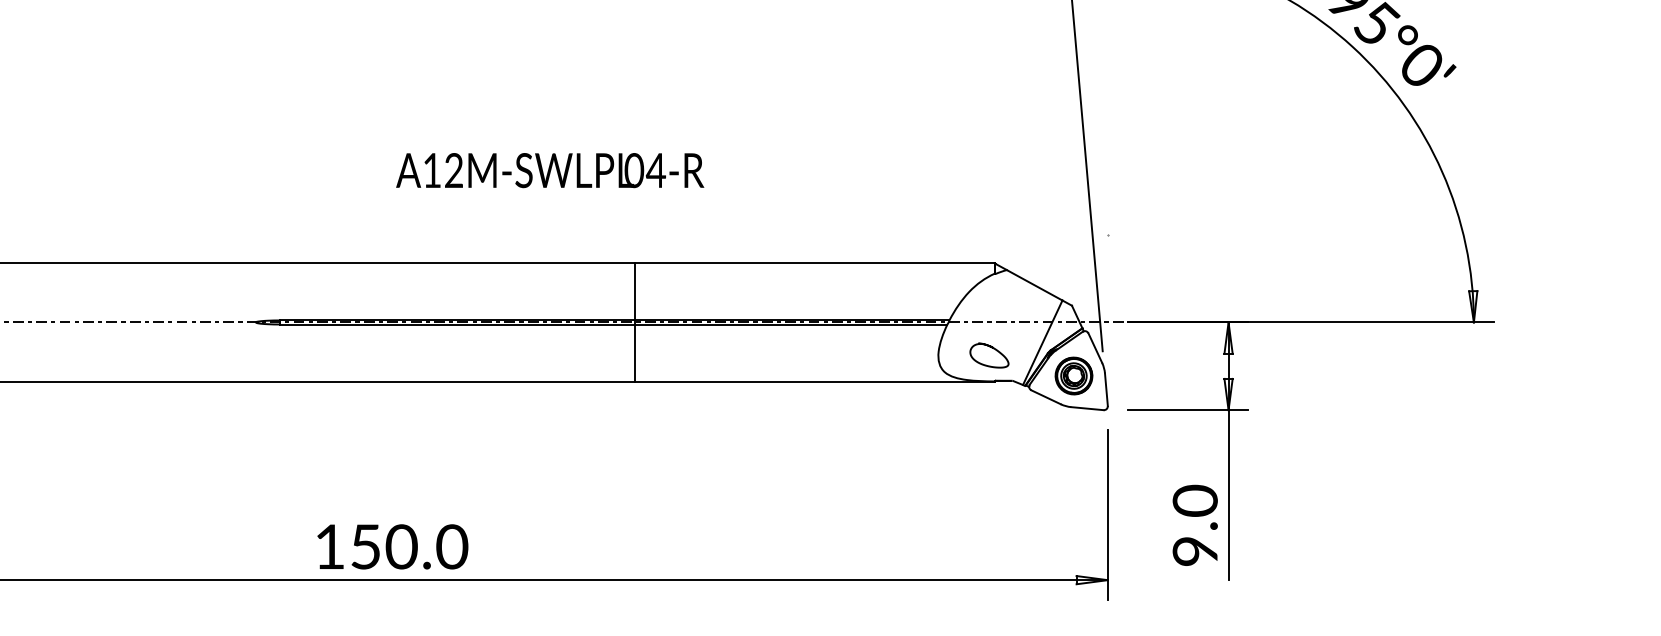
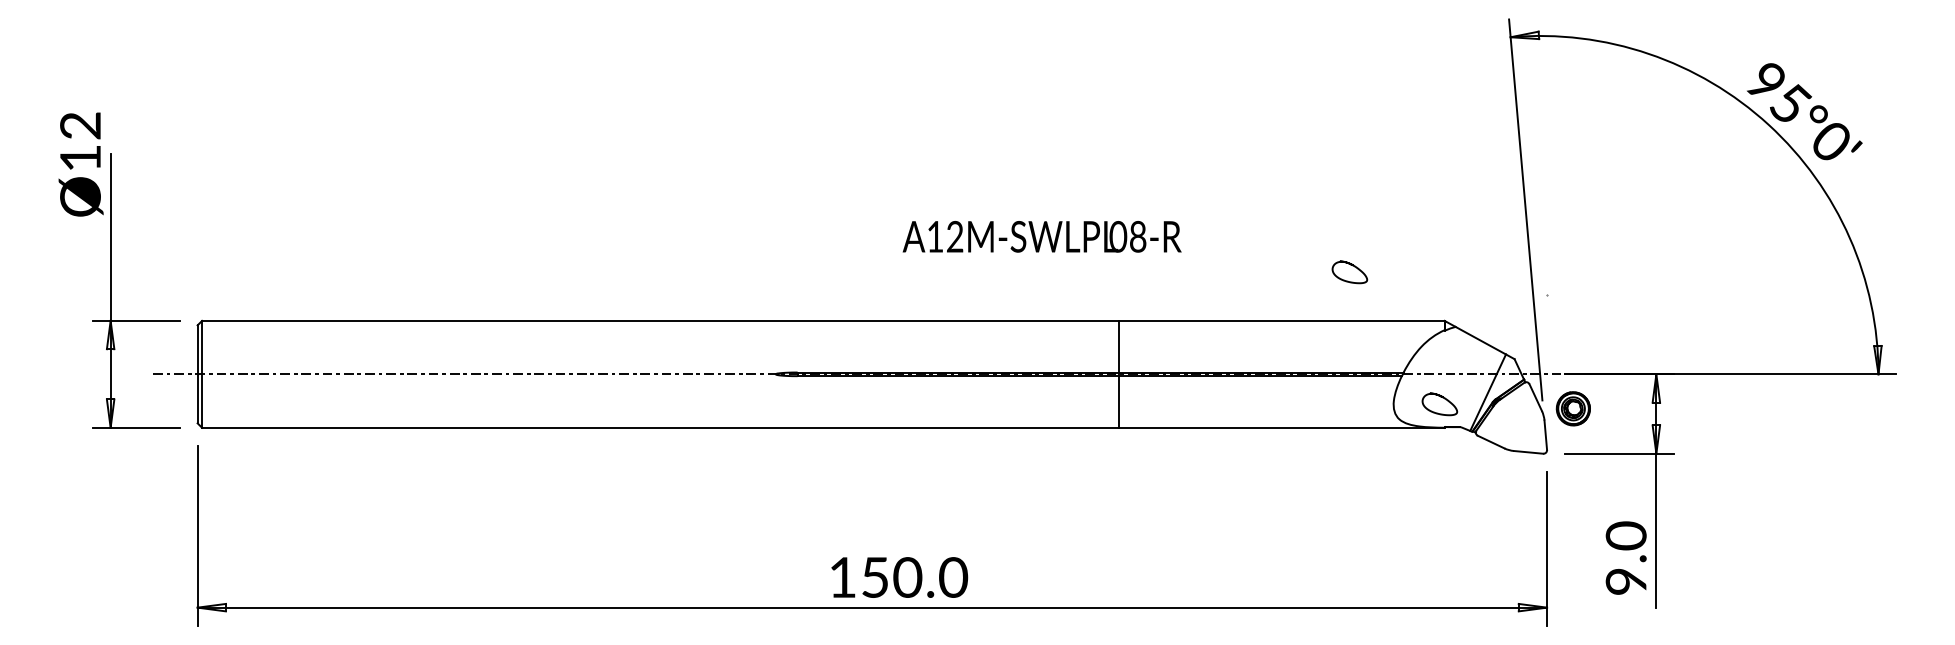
text: (655, 170) -> (1137, 236), 04-R -> 08-R
curve: (892, 203) -> (1352, 266), added
part: (1072, 375) -> (1572, 408), moved

